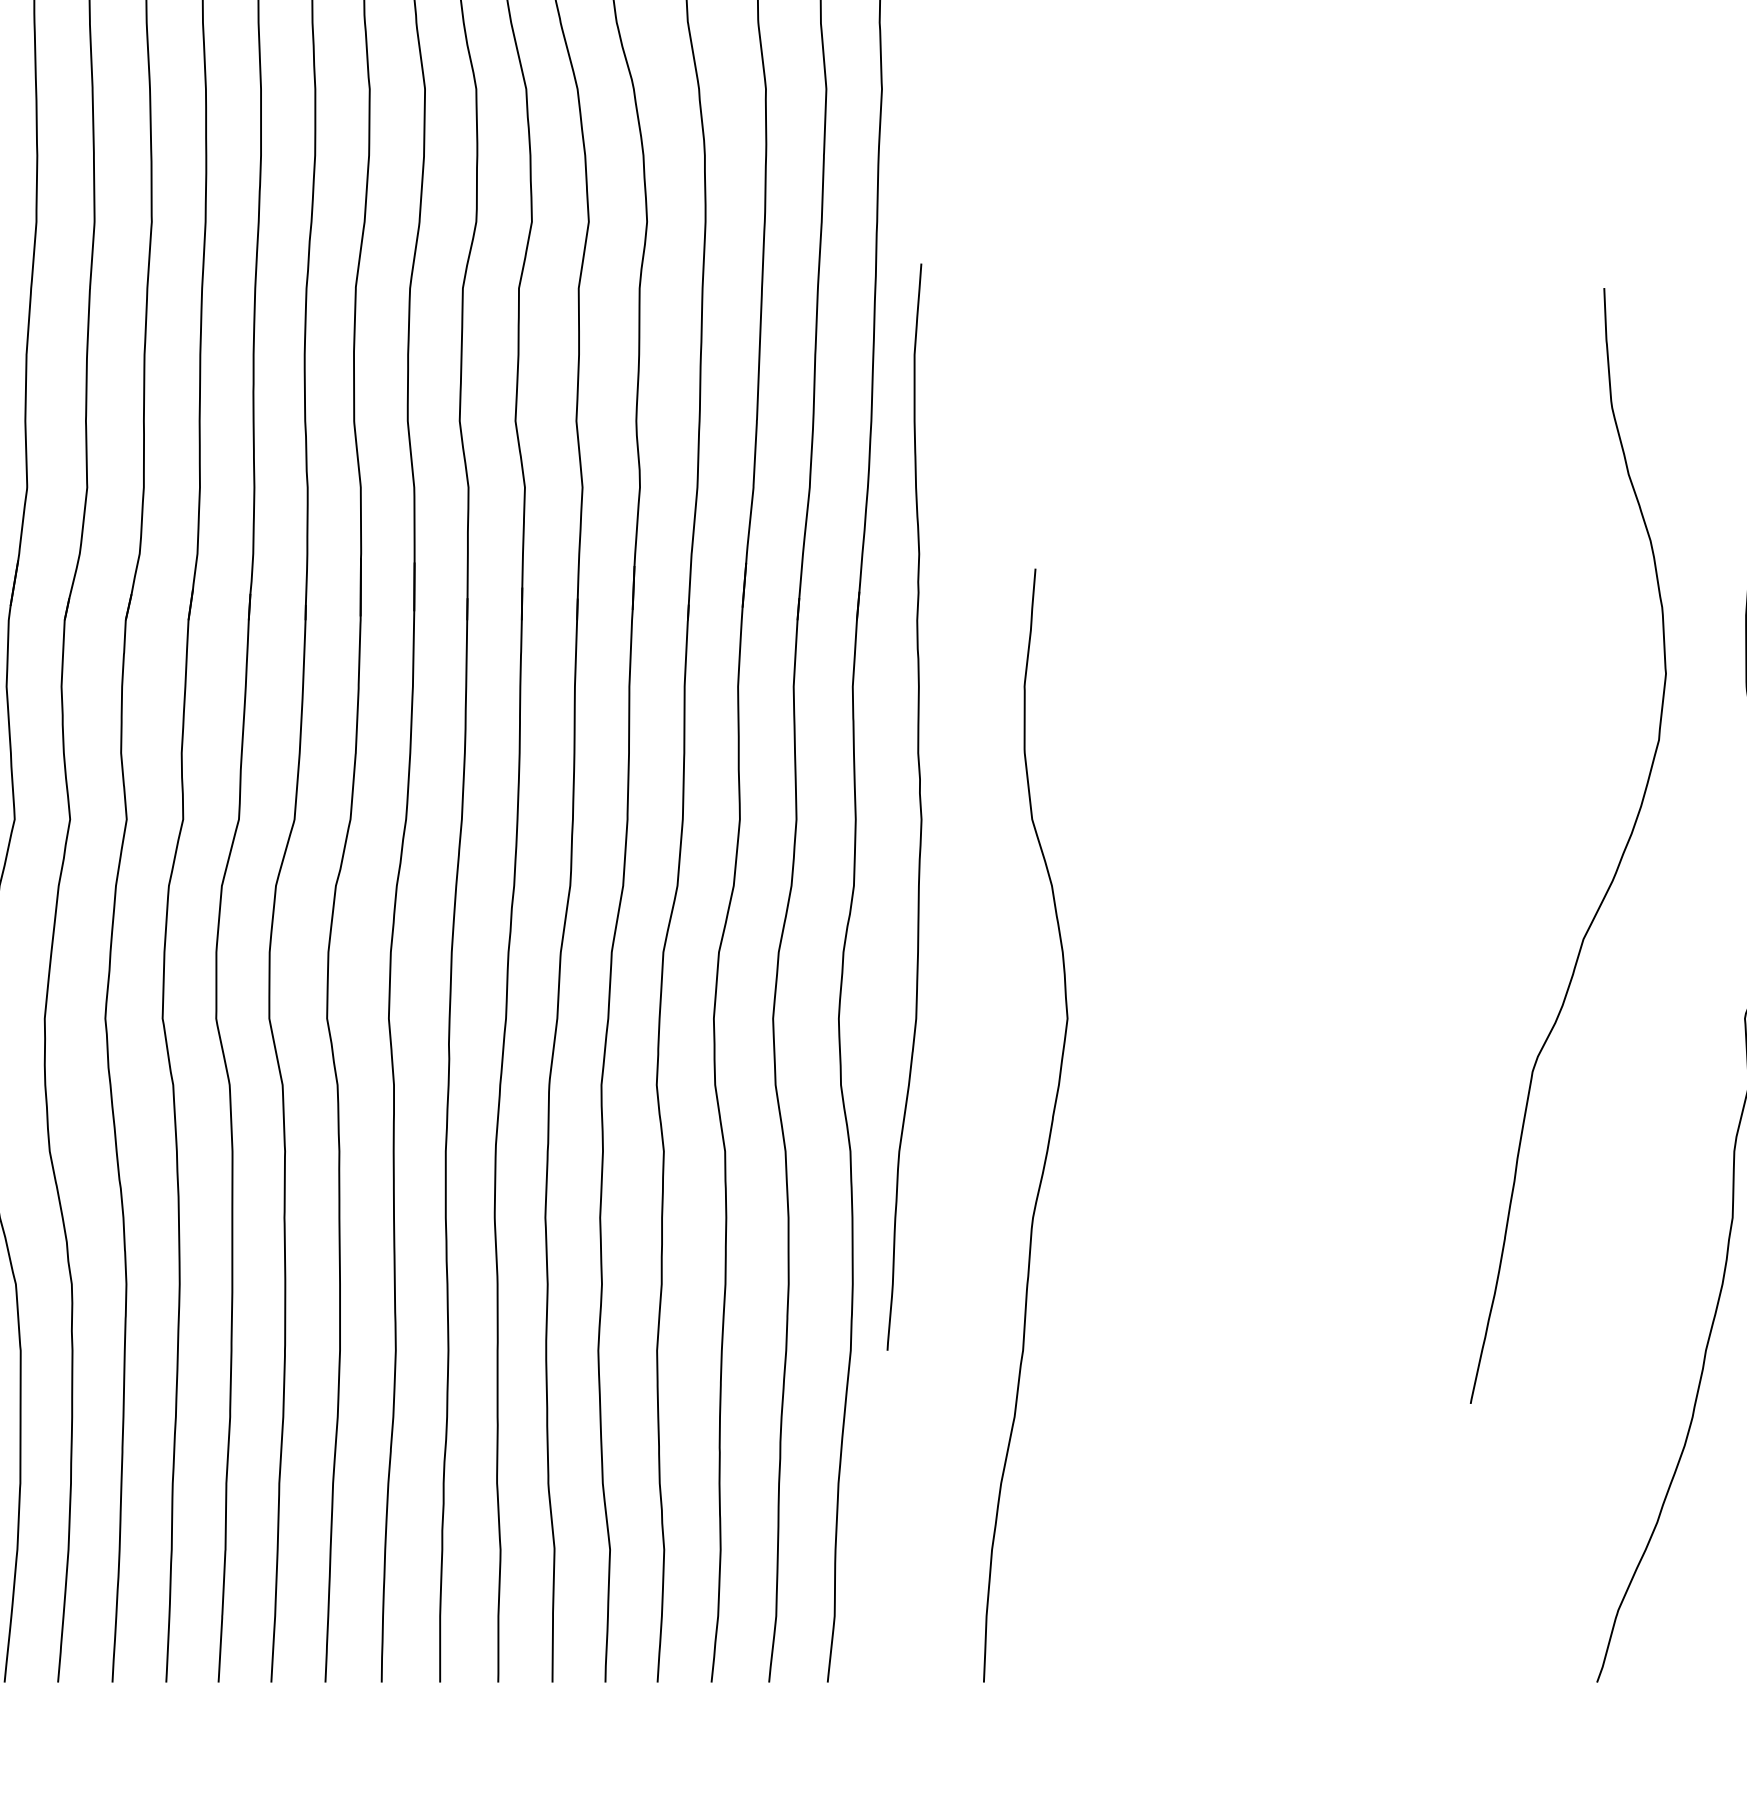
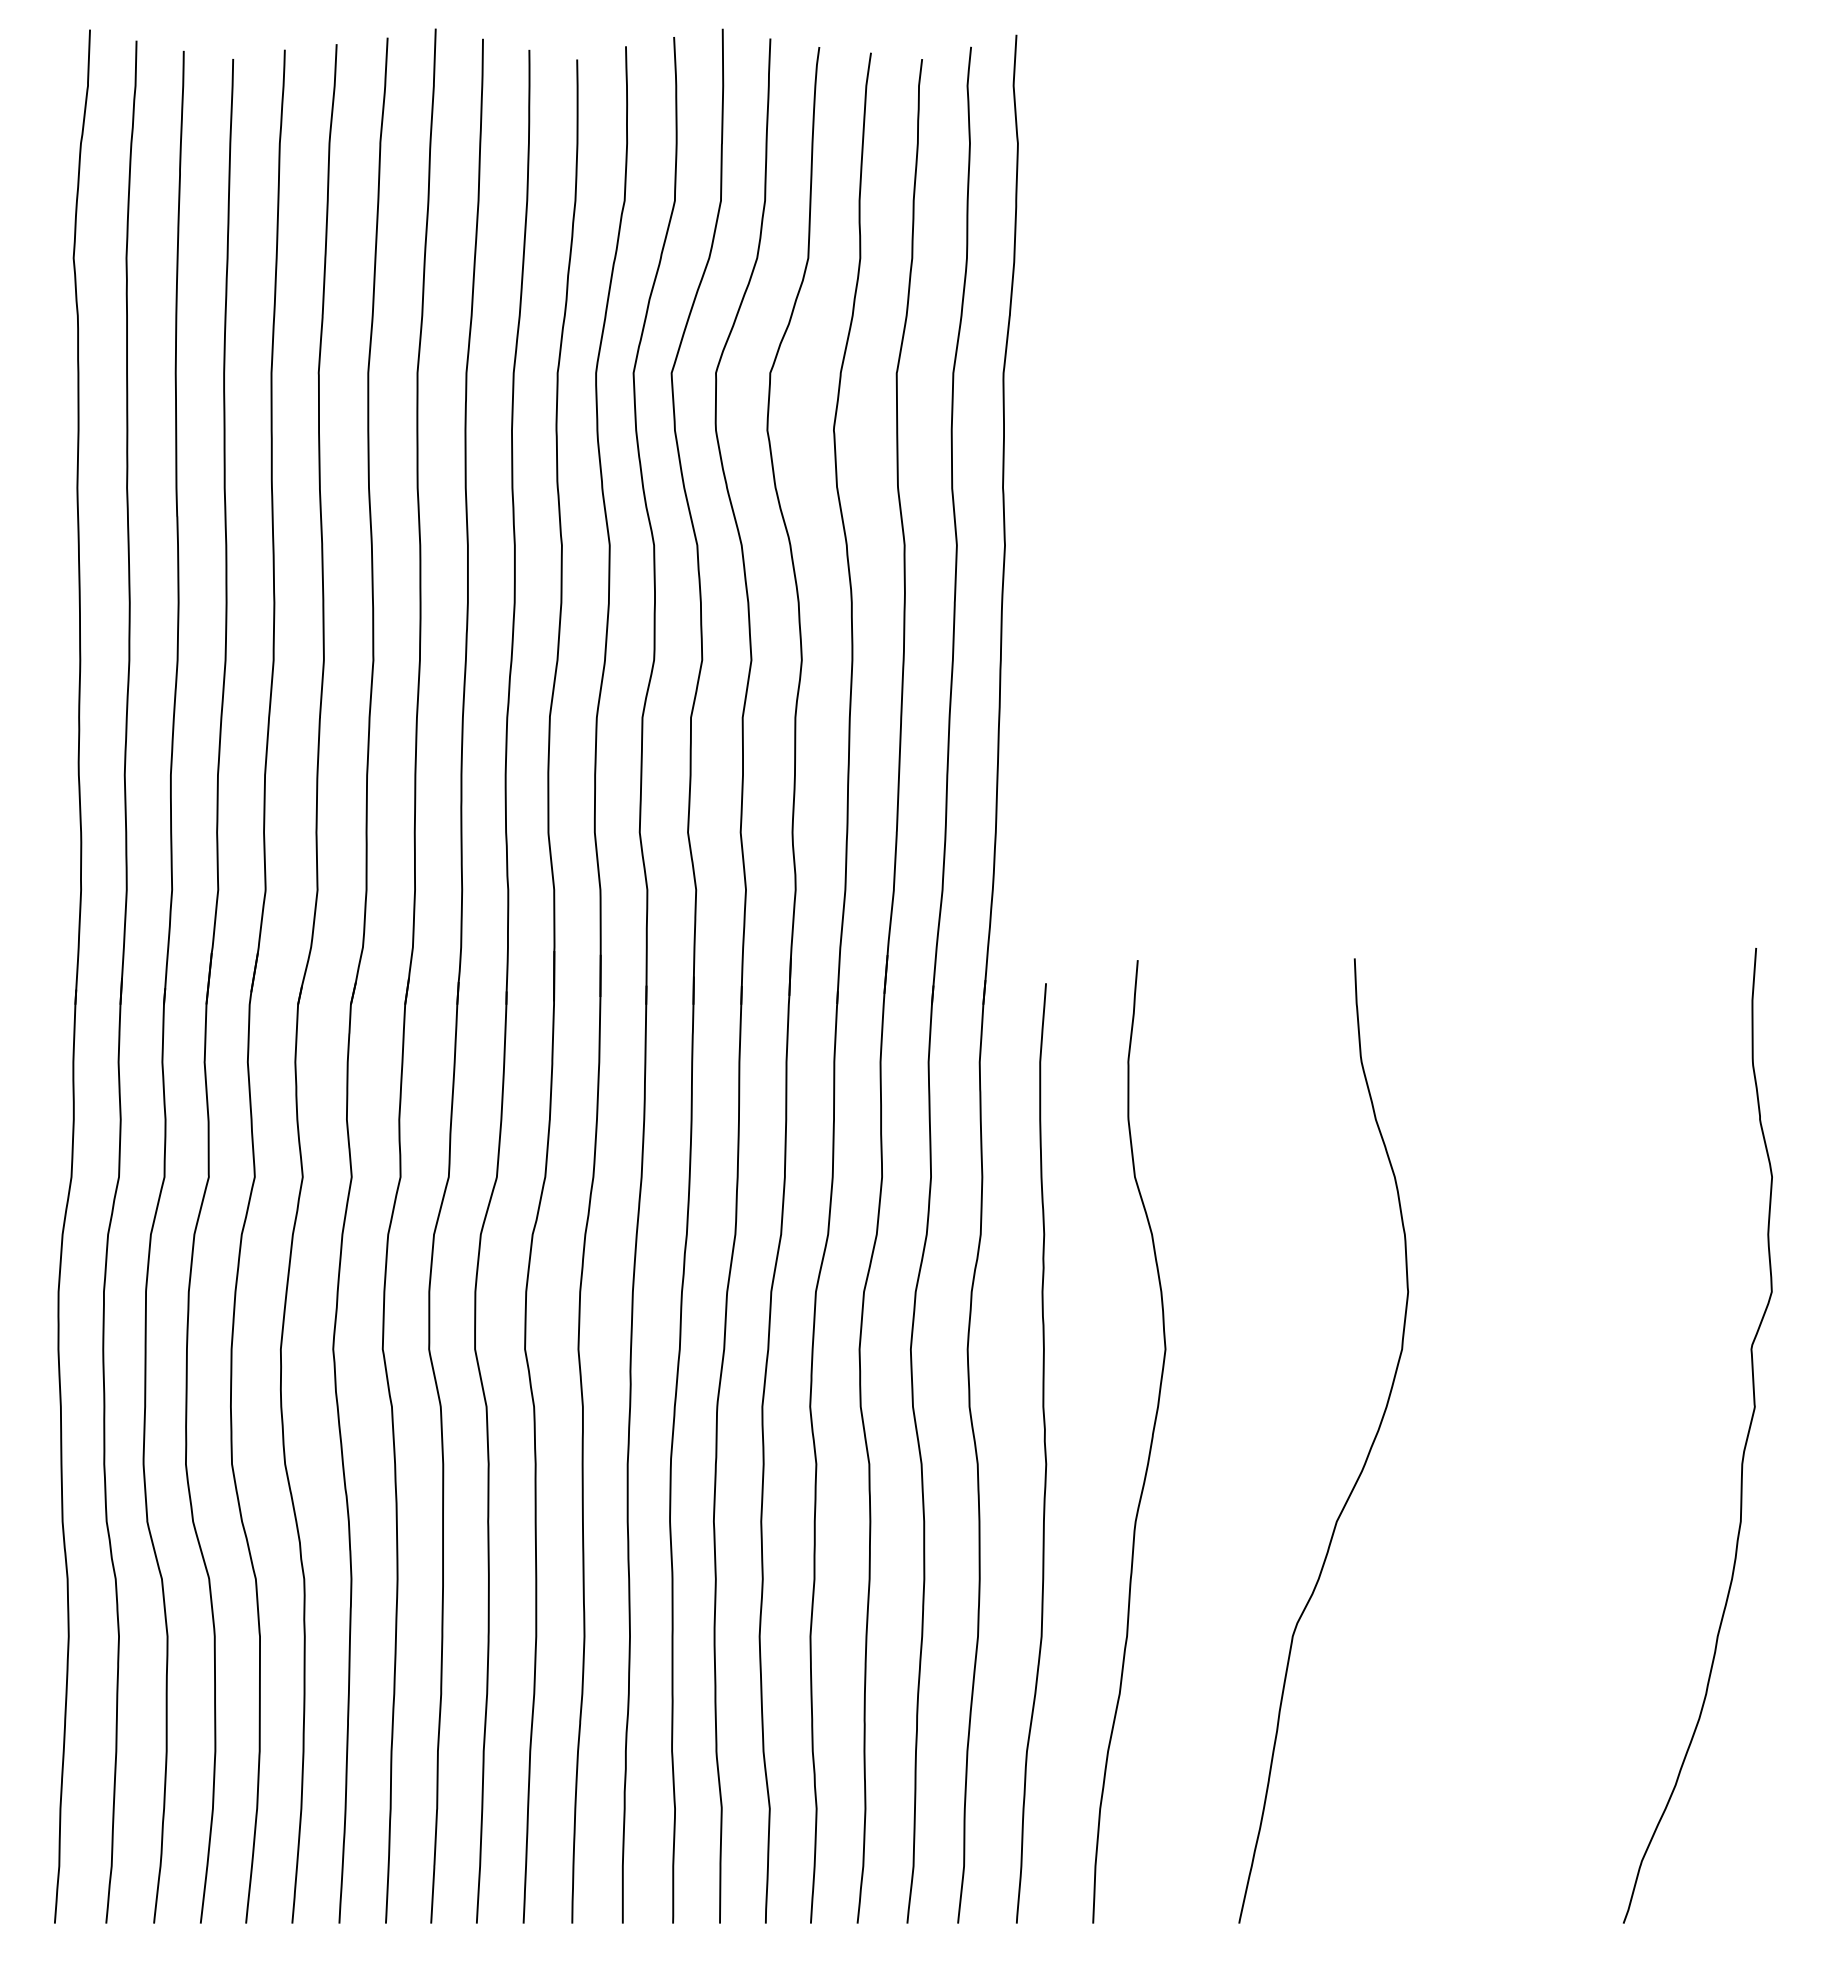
part: (919, 807) -> (1044, 1453), moved
part: (1617, 863) -> (1366, 1456), moved

